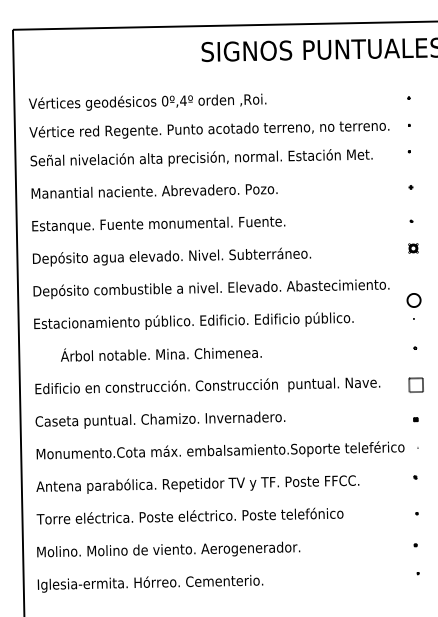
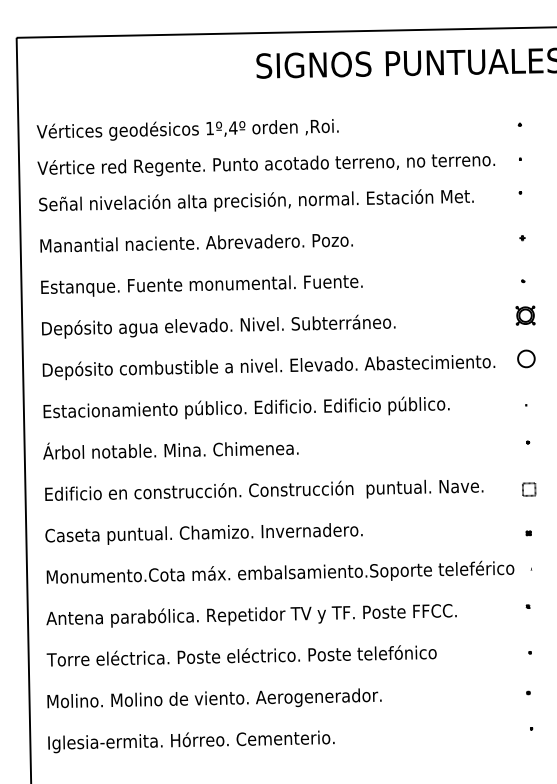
text: (165, 100) -> (210, 127), 0º,4º -> 1º,4º
part: (413, 248) -> (525, 315), size x1.67
part: (413, 300) -> (525, 358), moved
text: (161, 354) -> (171, 450), moved
part: (416, 385) -> (529, 489), size x0.71

